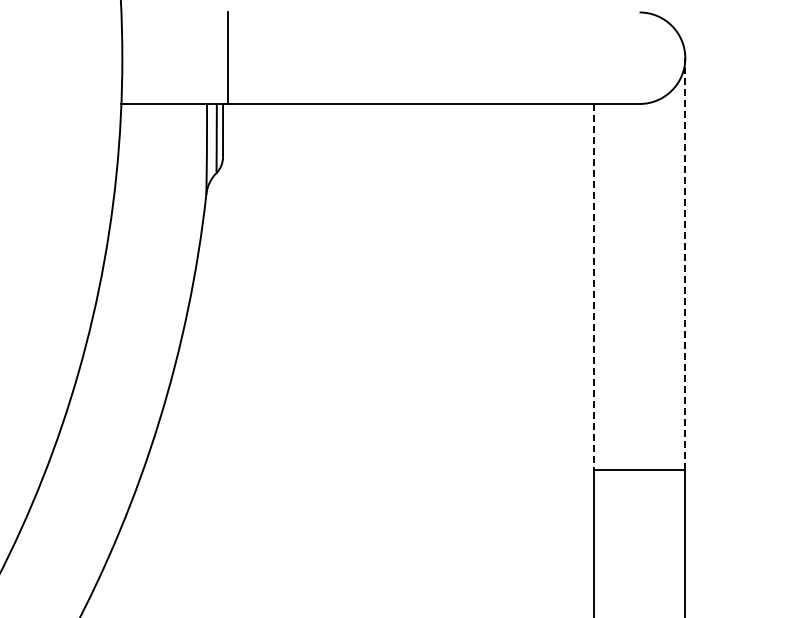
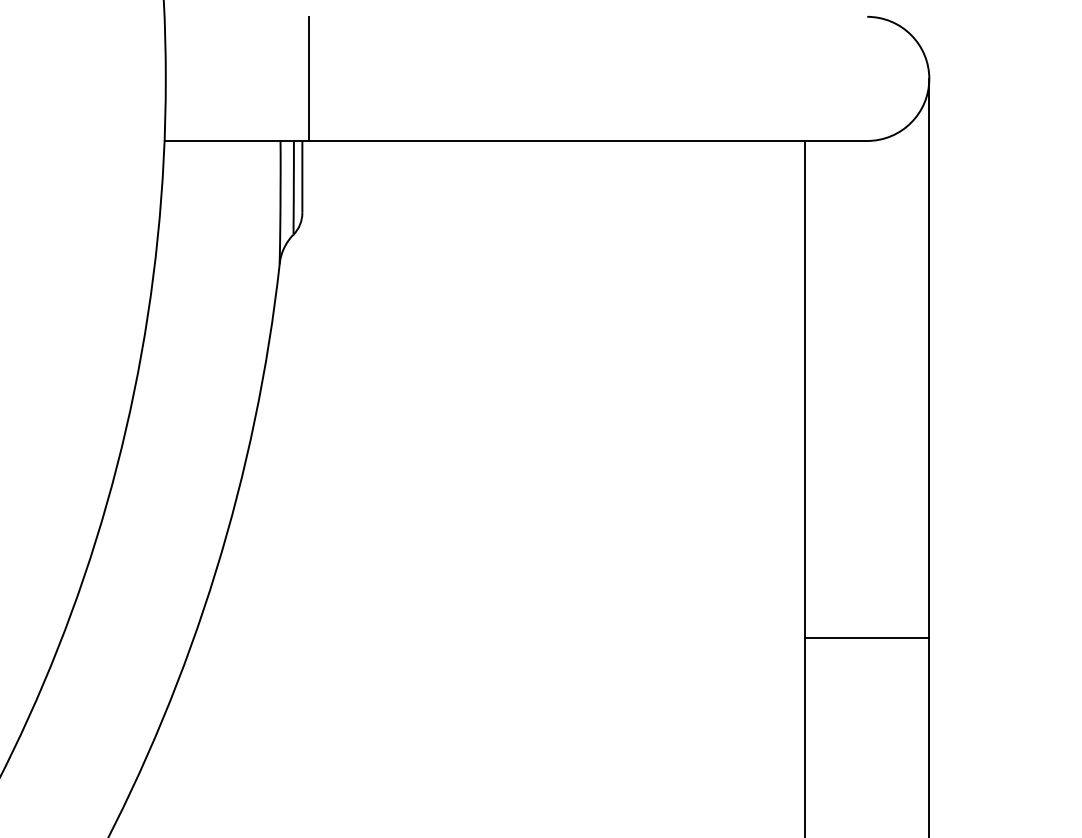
line: (685, 264) -> (929, 358), dashed -> solid
line: (593, 287) -> (804, 389), dashed -> solid

